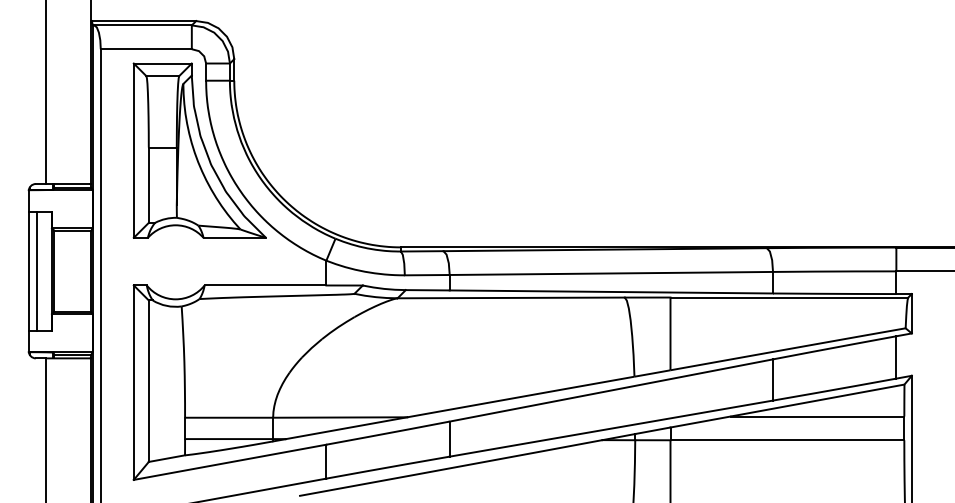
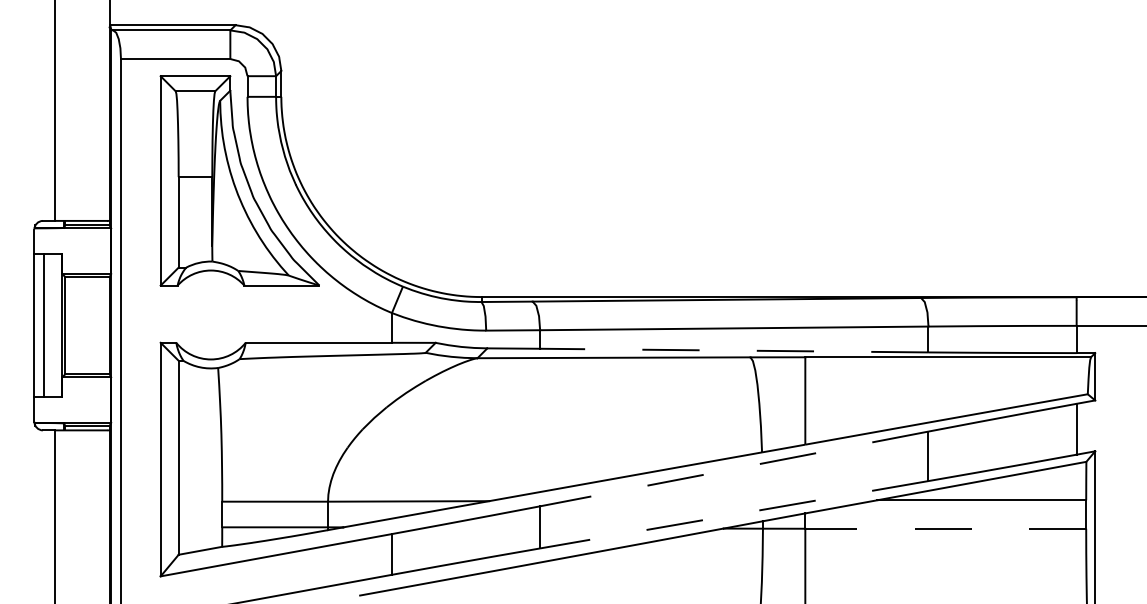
line: (610, 291) -> (733, 350), solid -> dashed
line: (611, 390) -> (734, 468), solid -> dashed
line: (610, 428) -> (733, 514), solid -> dashed
line: (787, 440) -> (945, 528), solid -> dashed

